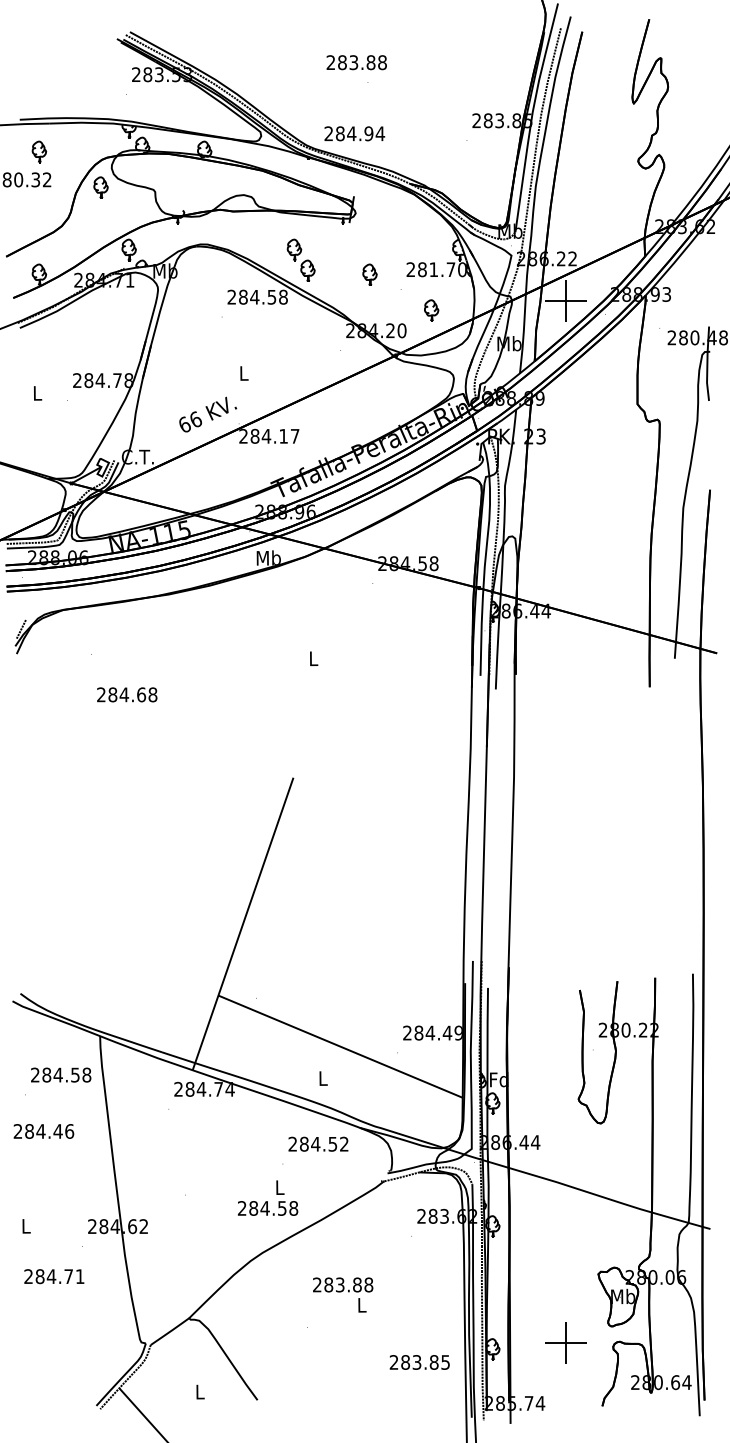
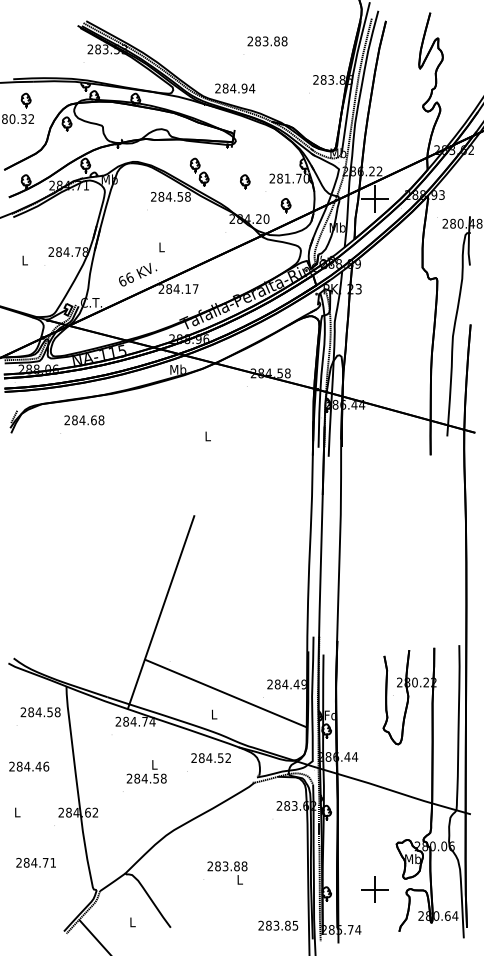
text: (356, 62) -> (267, 41), moved
text: (127, 695) -> (84, 420), moved
text: (44, 1131) -> (29, 766), moved
text: (267, 1197) -> (146, 771), moved
text: (53, 1276) -> (35, 862), moved
text: (343, 1294) -> (227, 872), moved
text: (420, 1362) -> (278, 925), moved

